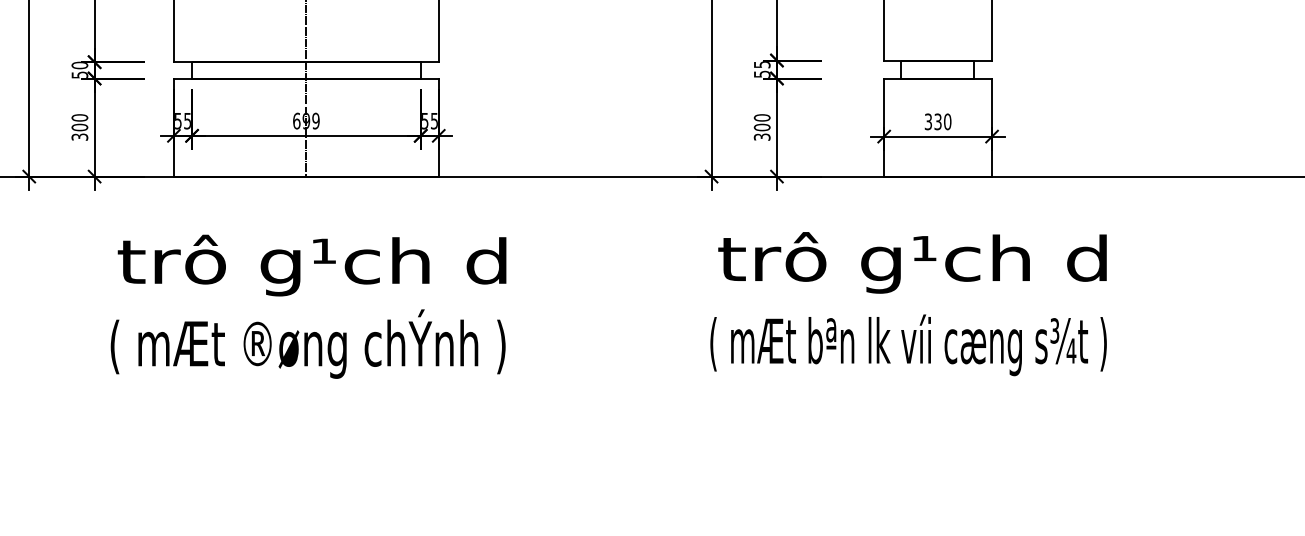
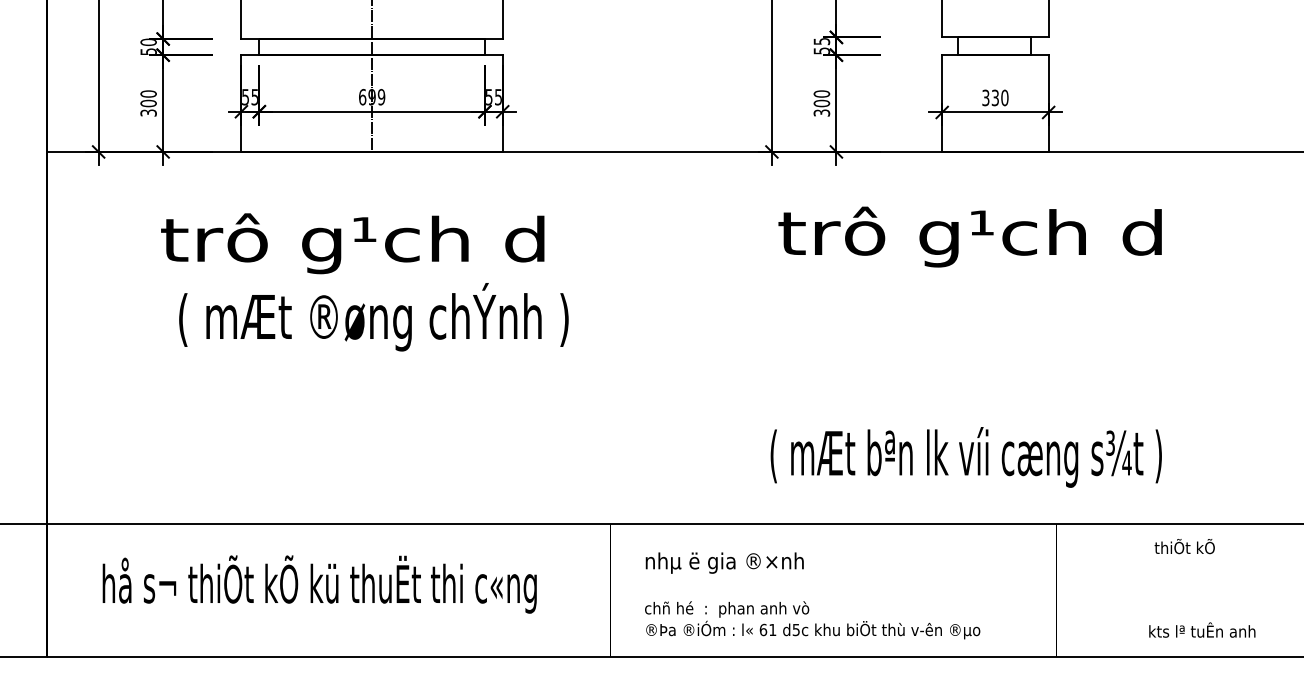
text: (311, 265) -> (352, 243), moved
text: (907, 345) -> (965, 457), moved

